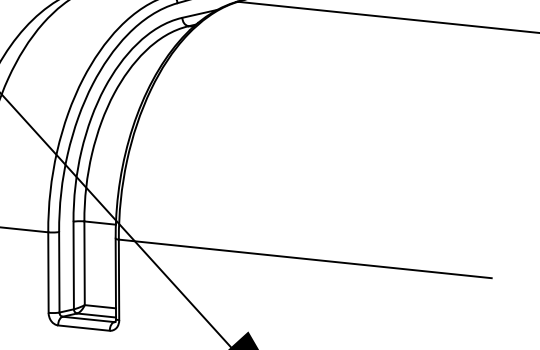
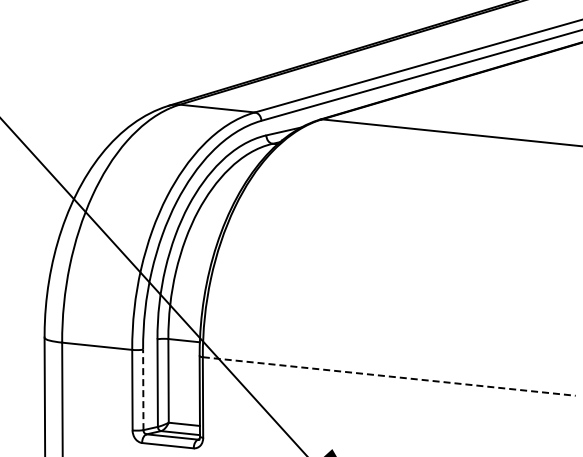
line: (305, 258) -> (389, 376), solid -> dashed
line: (59, 271) -> (143, 389), solid -> dashed

